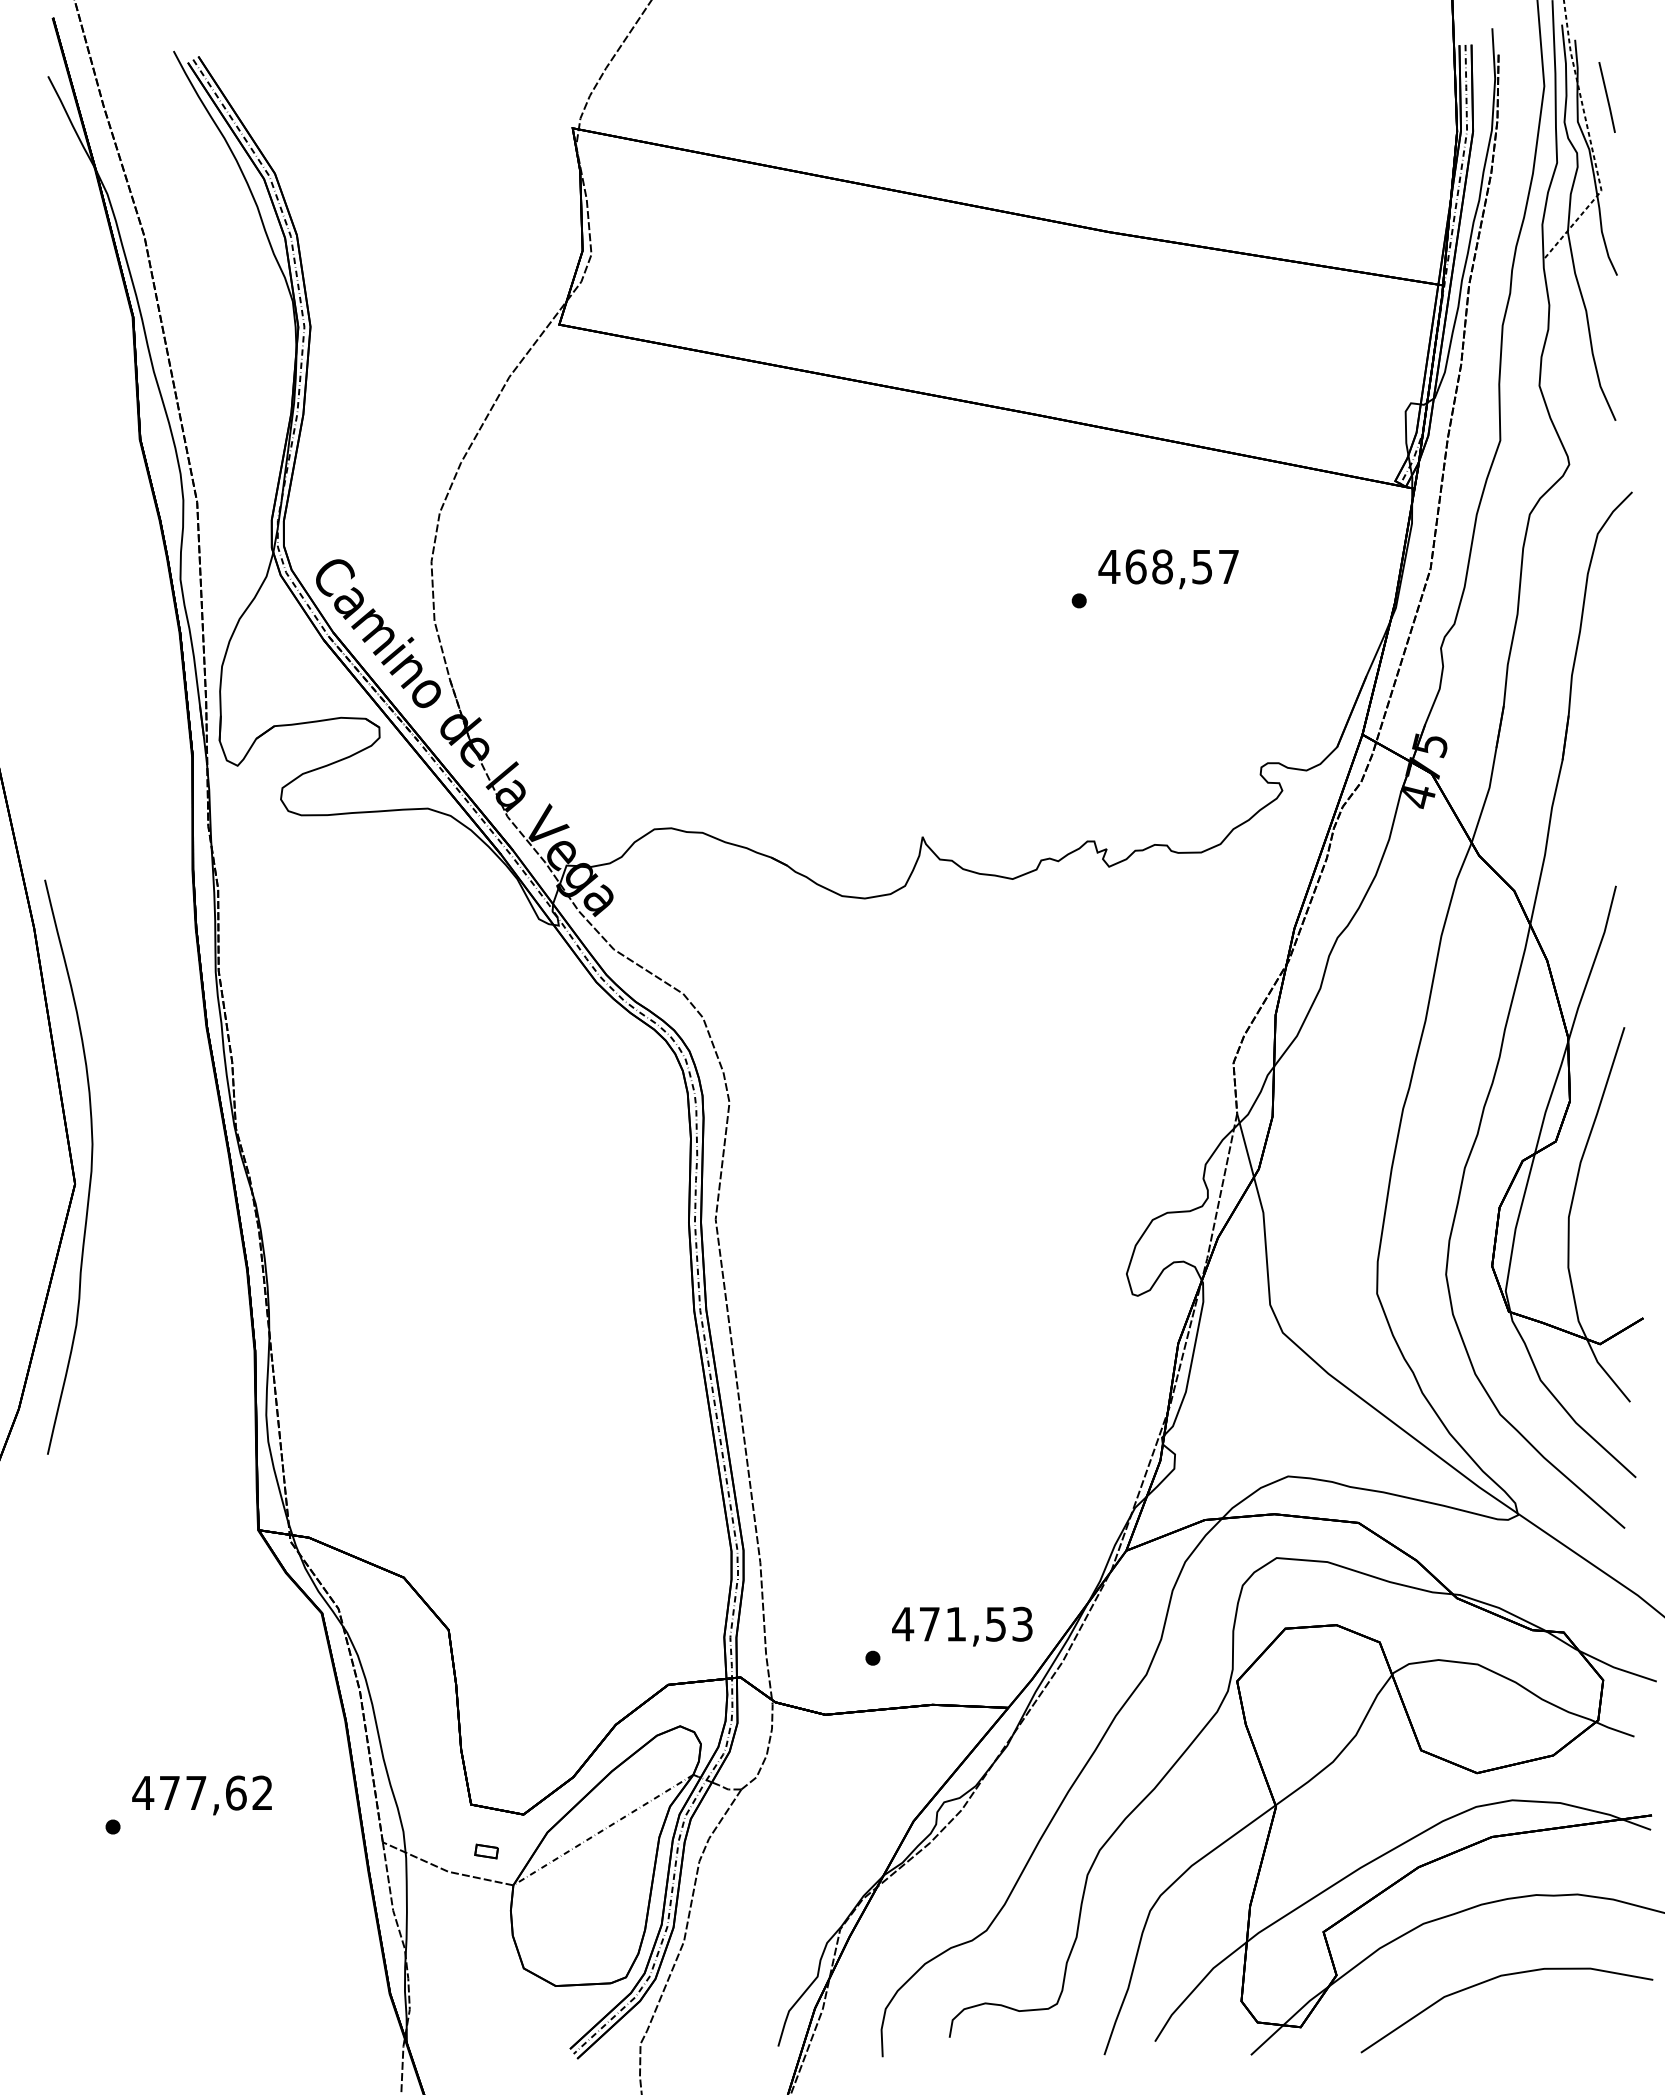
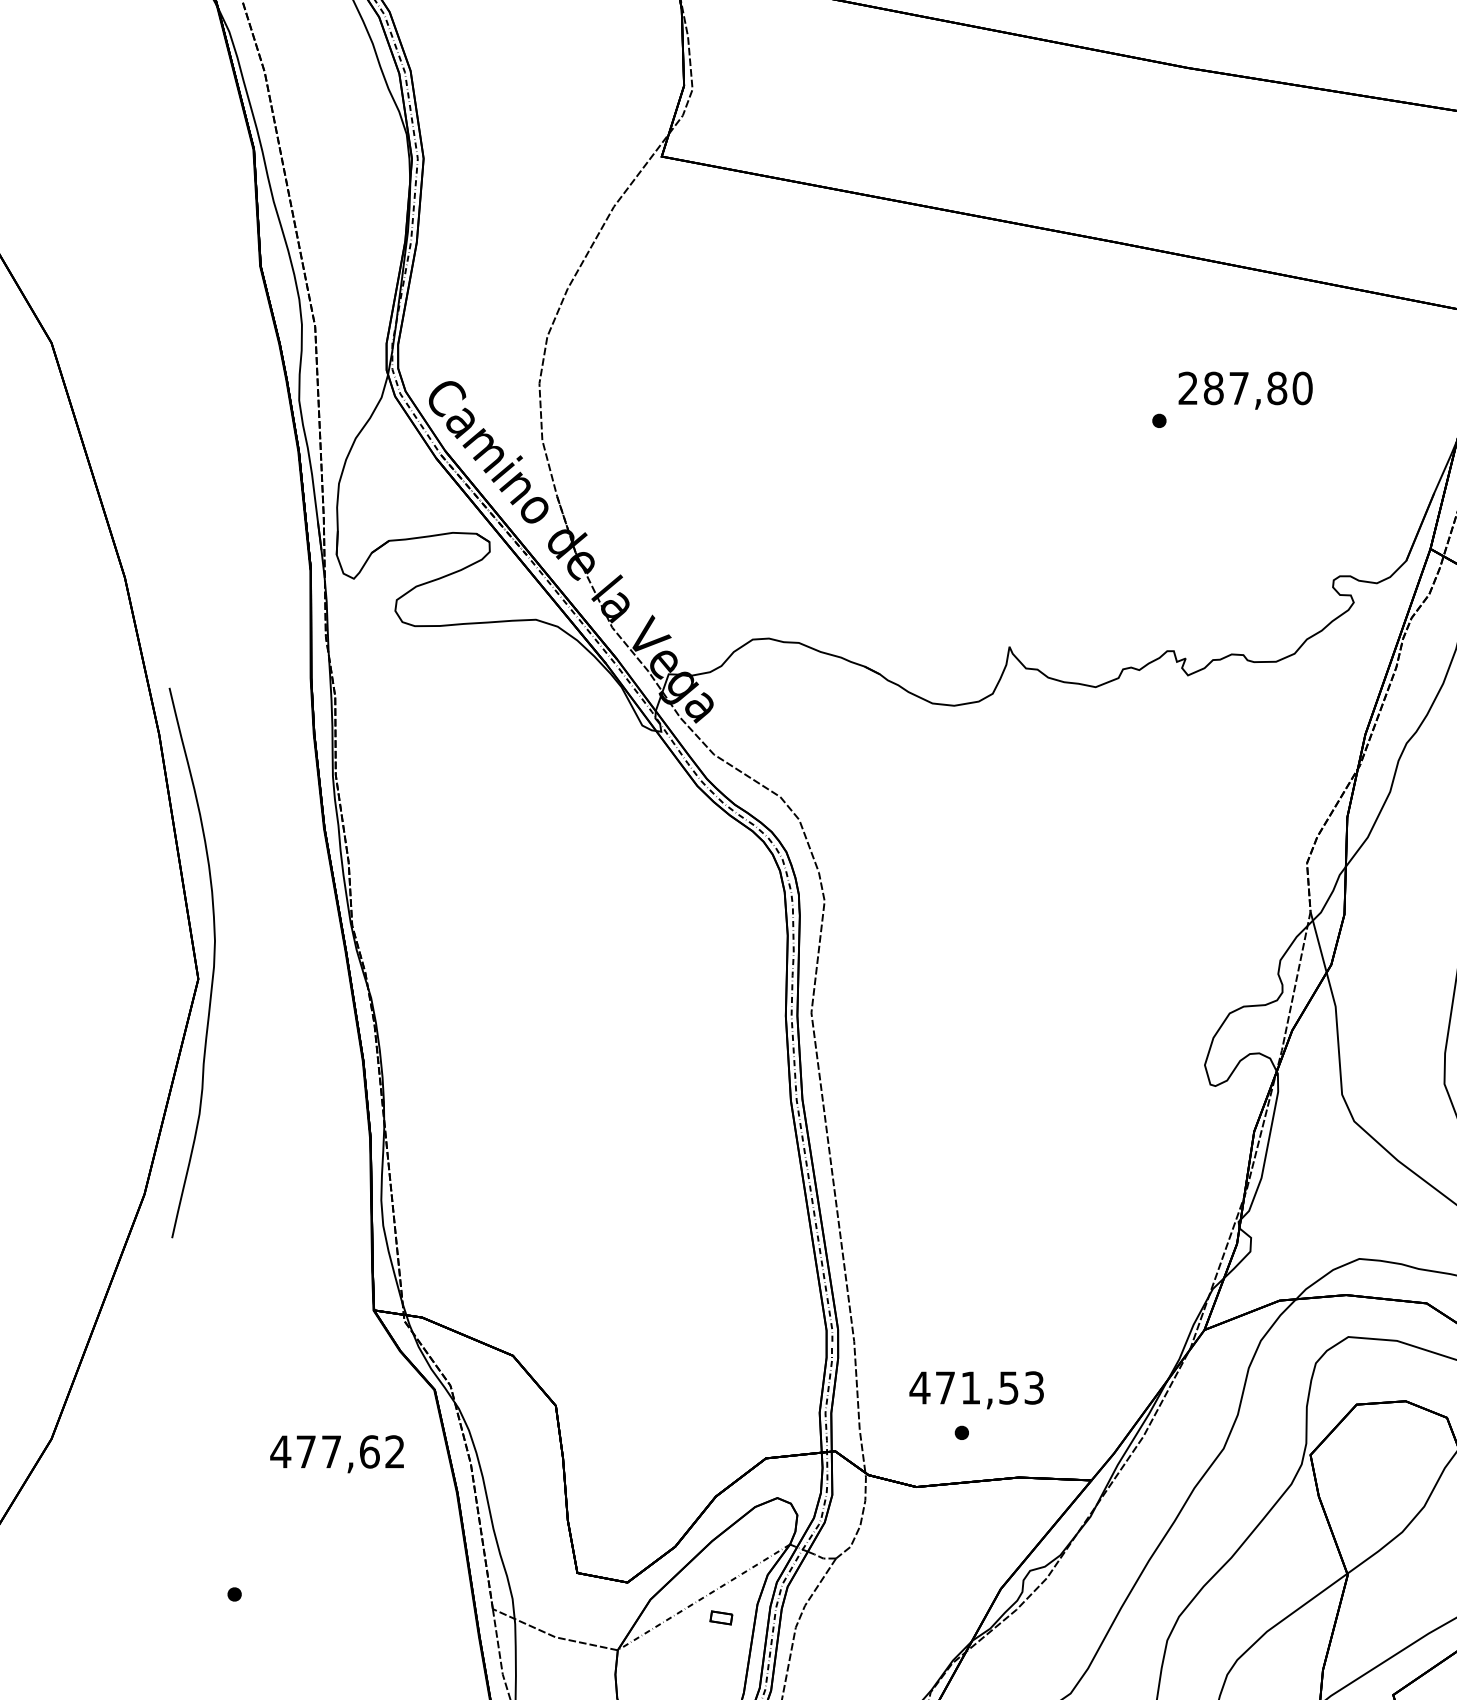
text: (1168, 566) -> (1244, 388), 468,57 -> 287,80
text: (962, 1626) -> (976, 1390), moved
text: (201, 1795) -> (336, 1454), moved
part: (486, 1851) -> (721, 1617), moved

